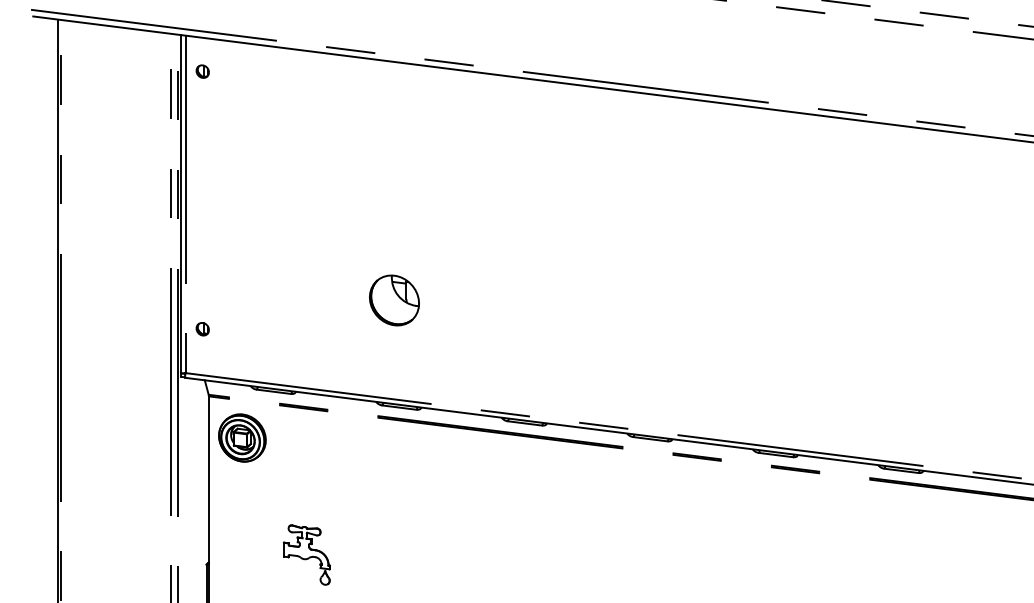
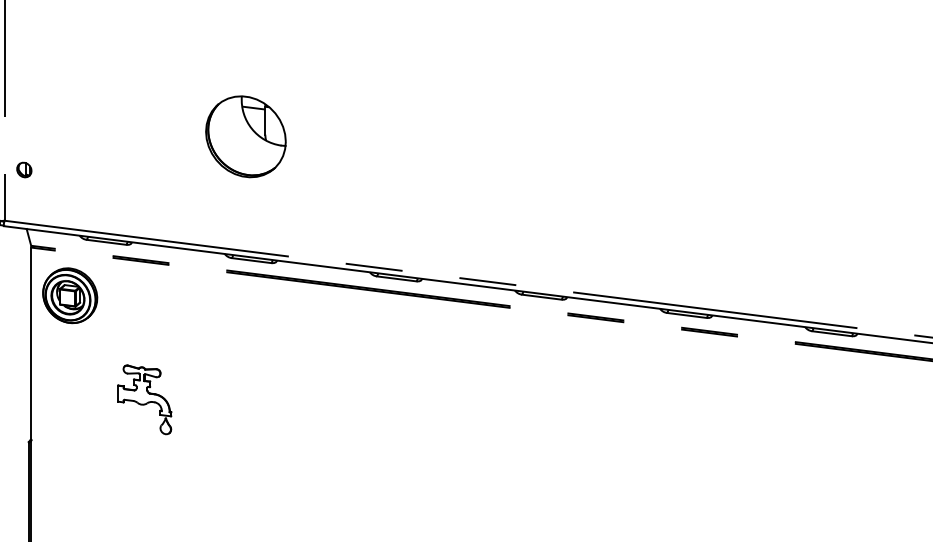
part: (394, 300) -> (245, 136), size x1.4
part: (306, 554) -> (144, 399), moved

